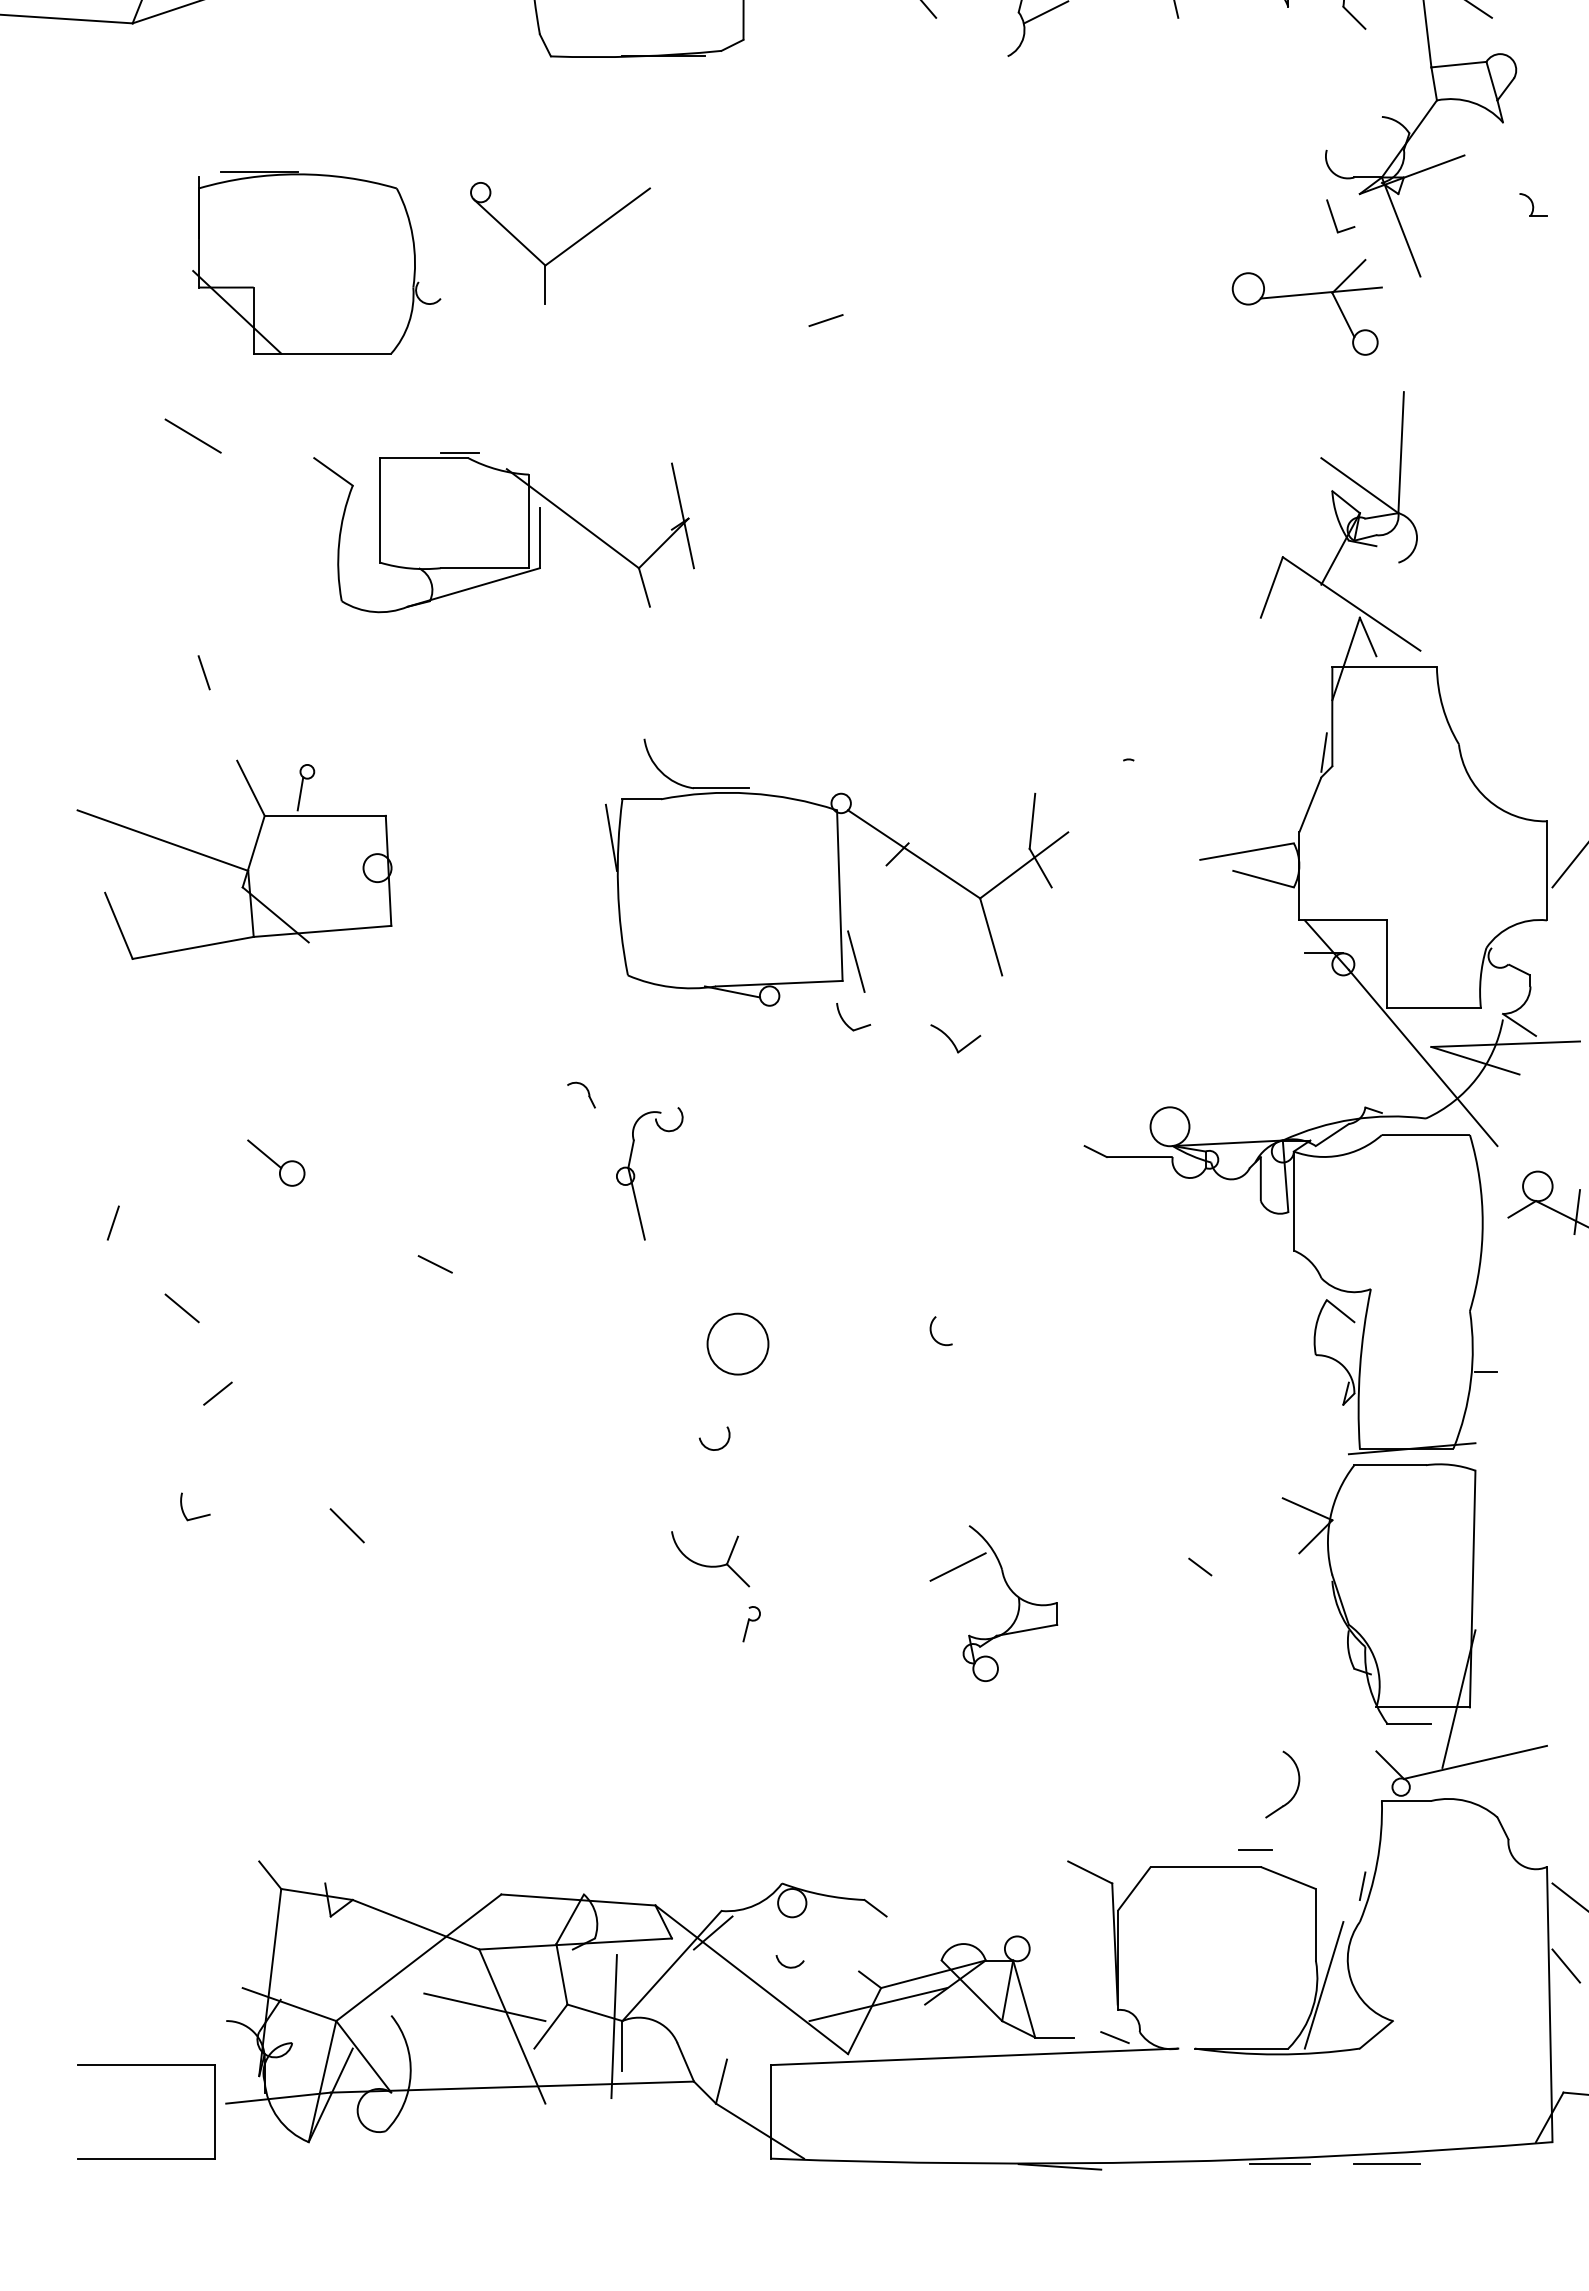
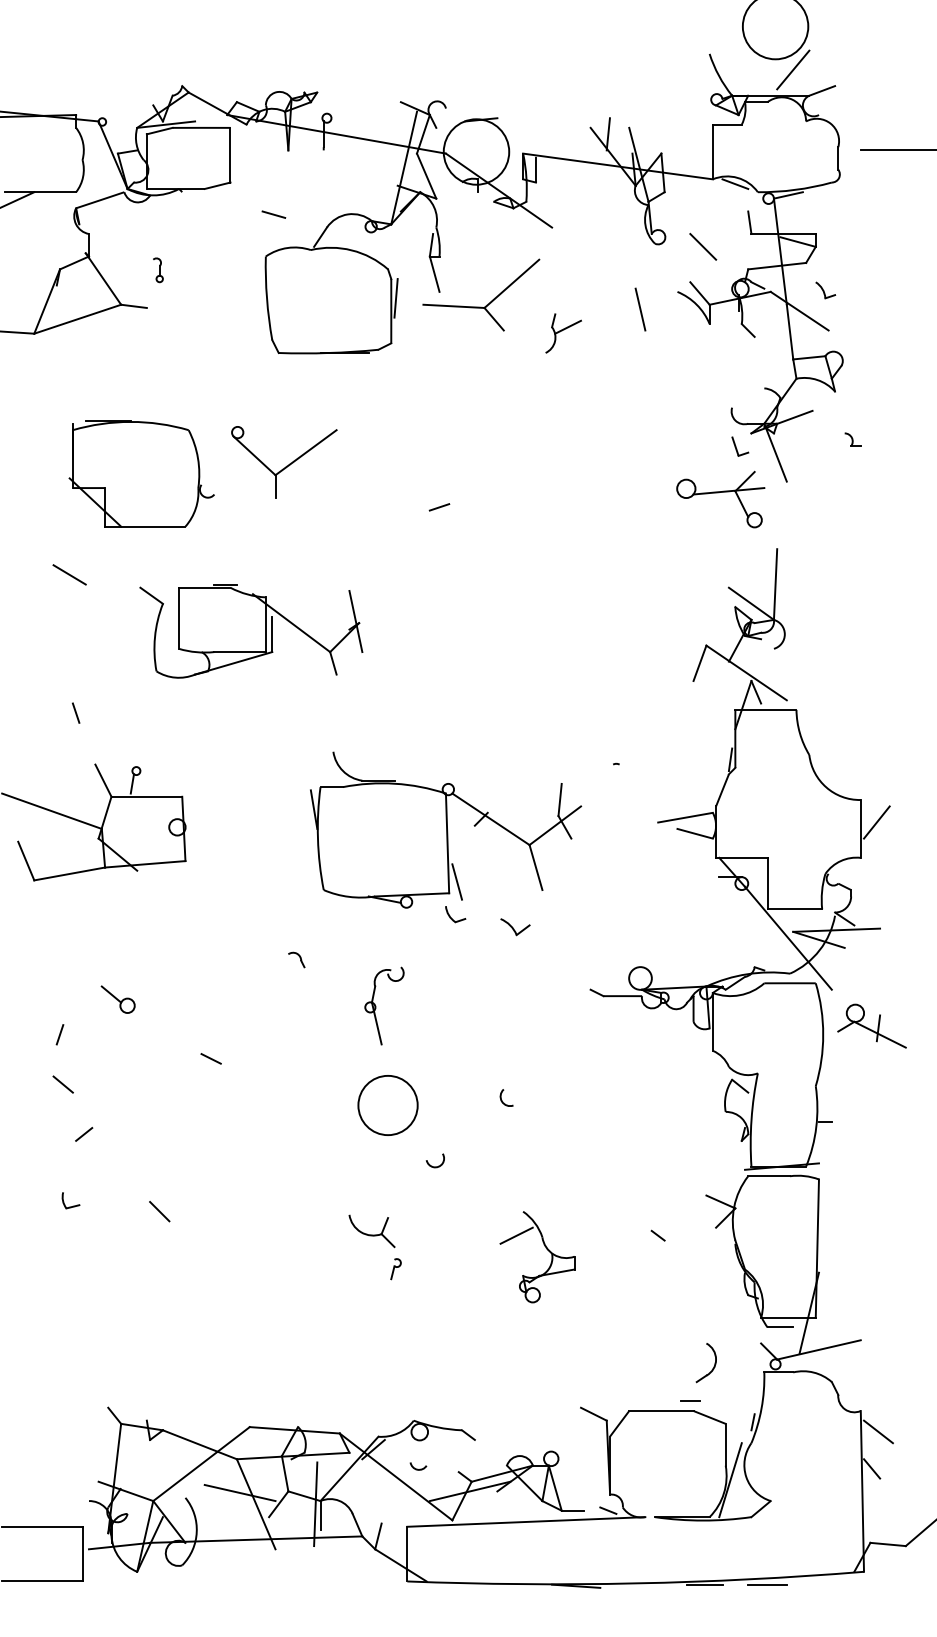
part: (636, 1174) -> (376, 1006), moved
line: (112, 1222) -> (59, 1034), moved
circle: (737, 1344) -> (387, 1105), size x1.67
arc: (706, 1445) -> (430, 1164), moved

